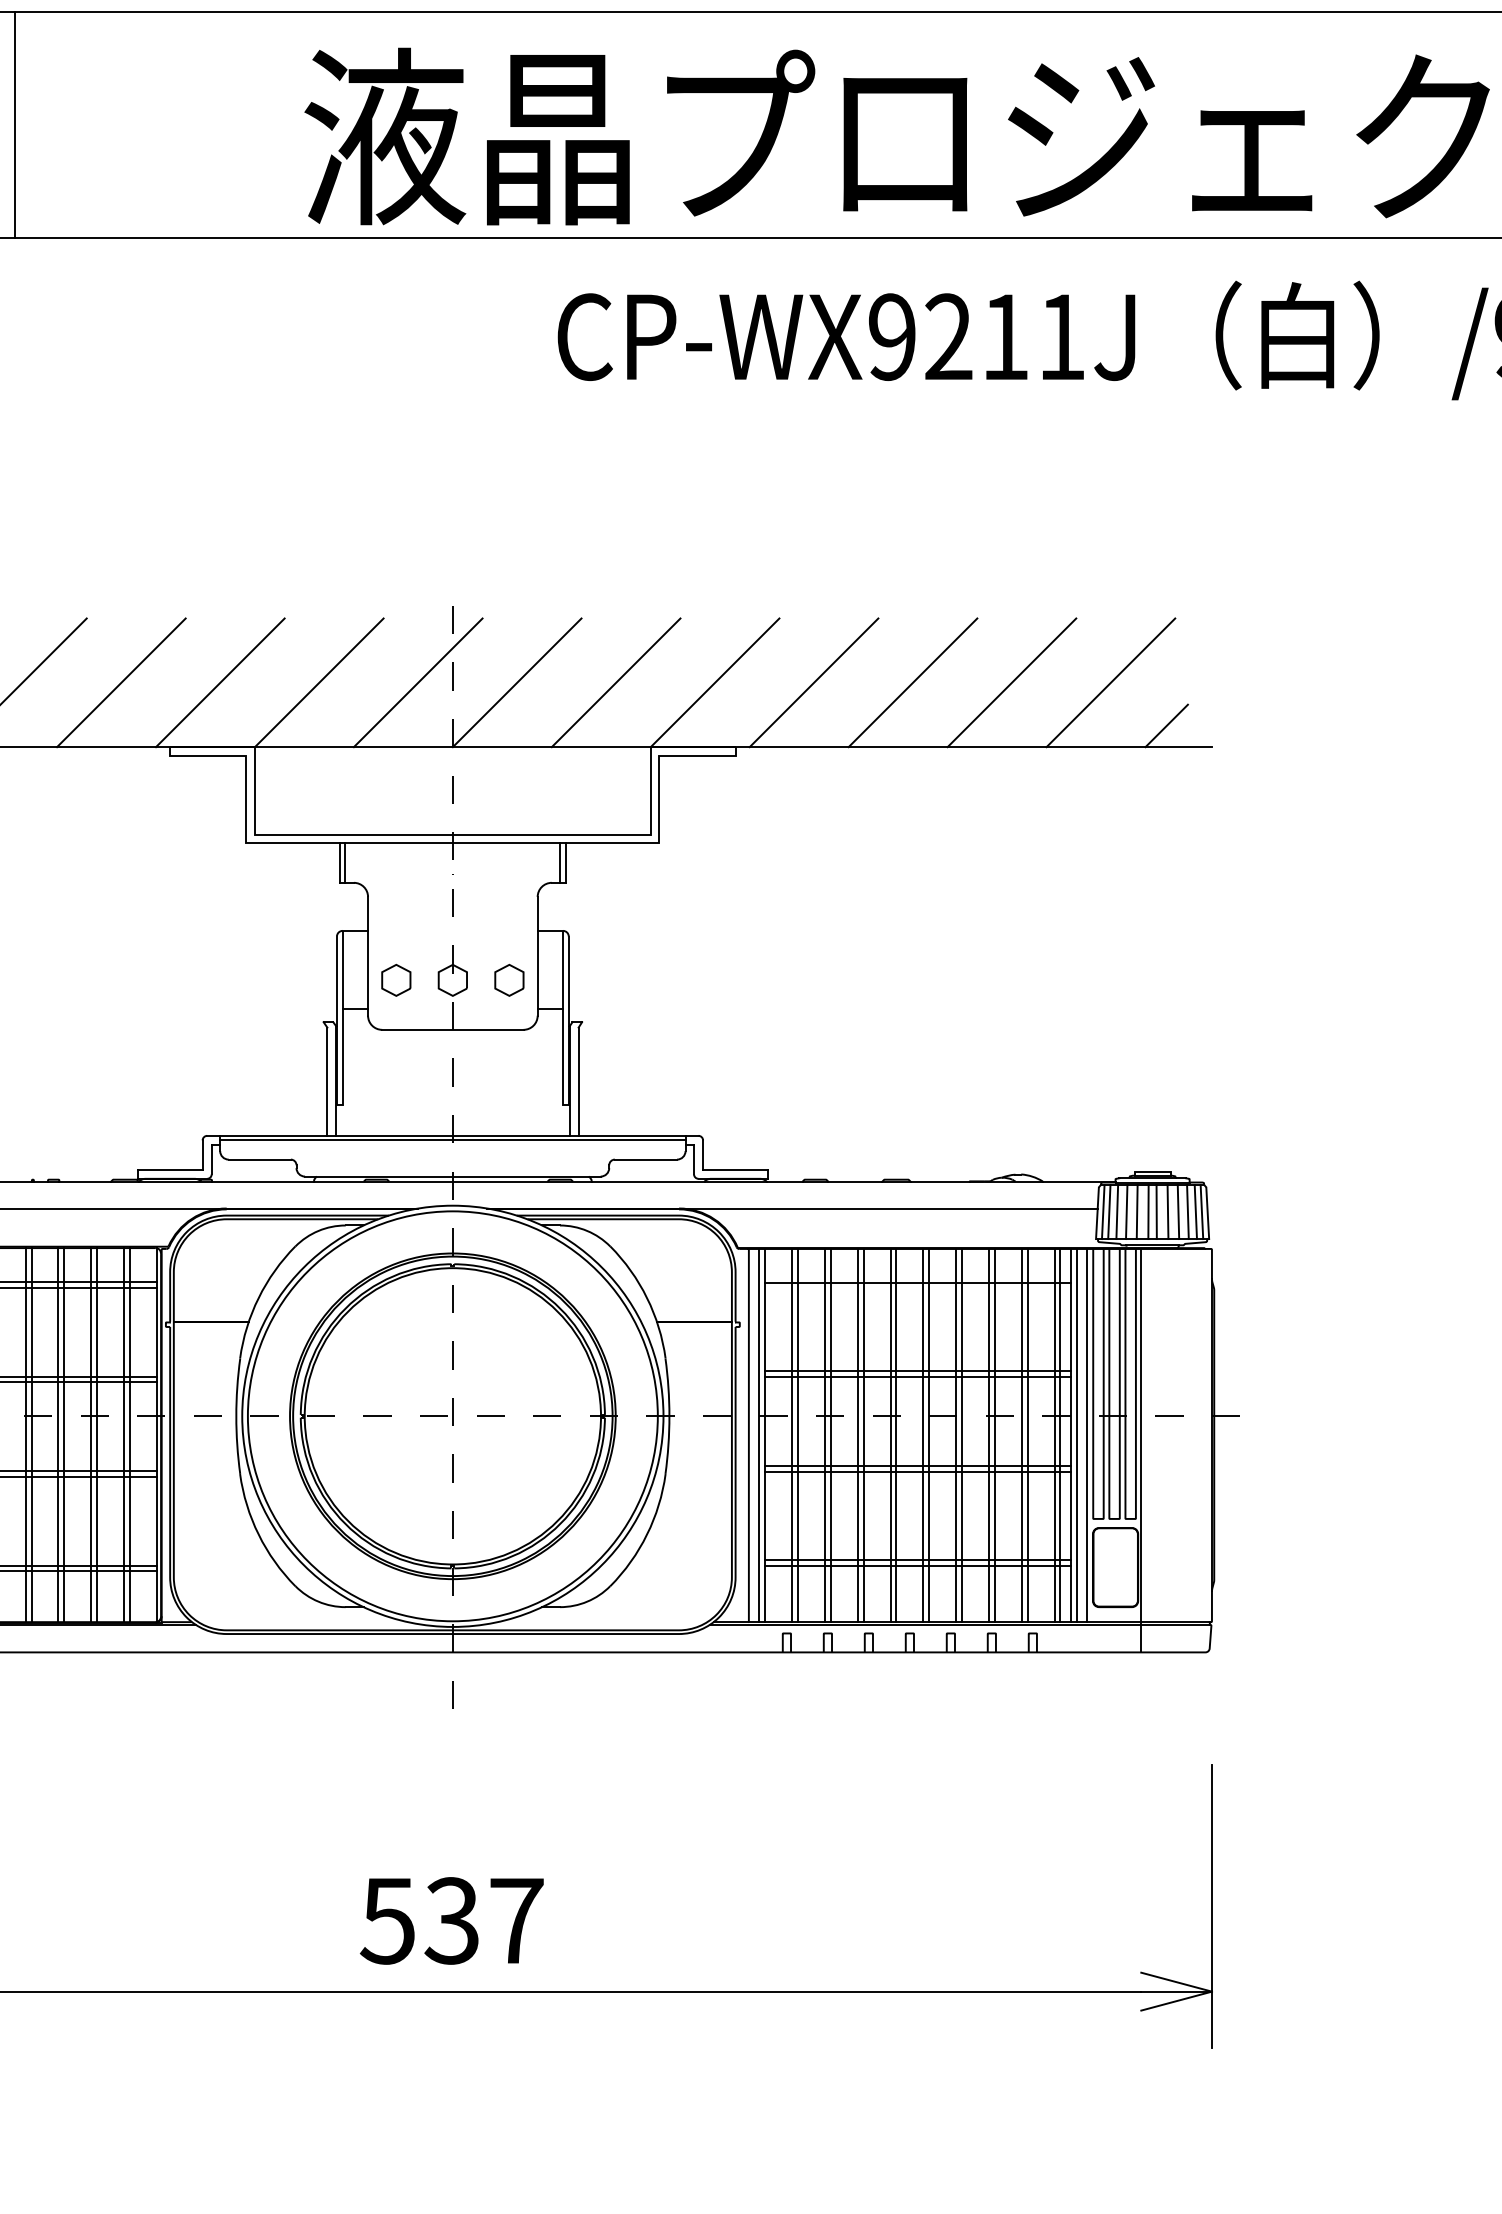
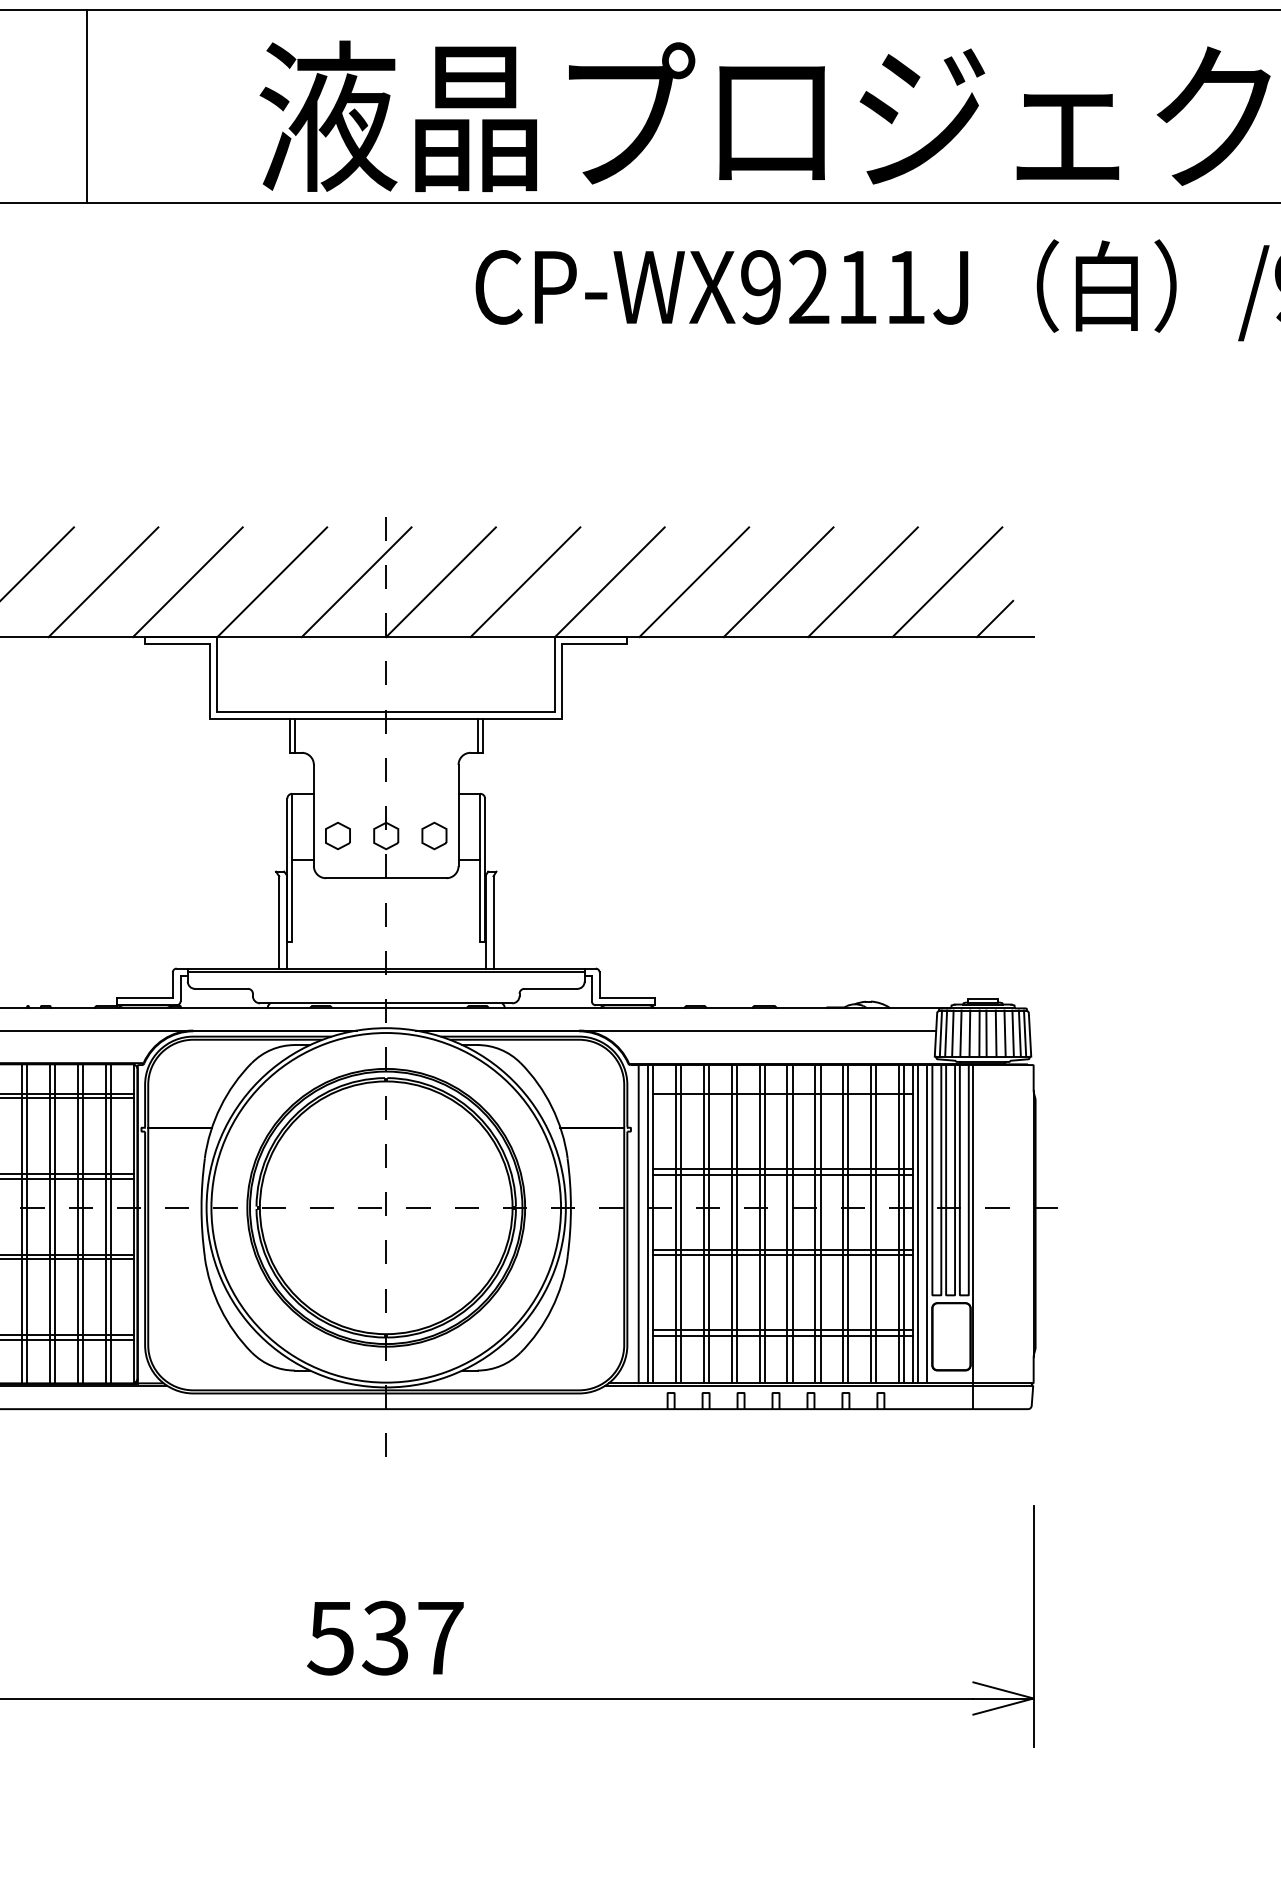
line: (14, 125) -> (87, 106), moved

